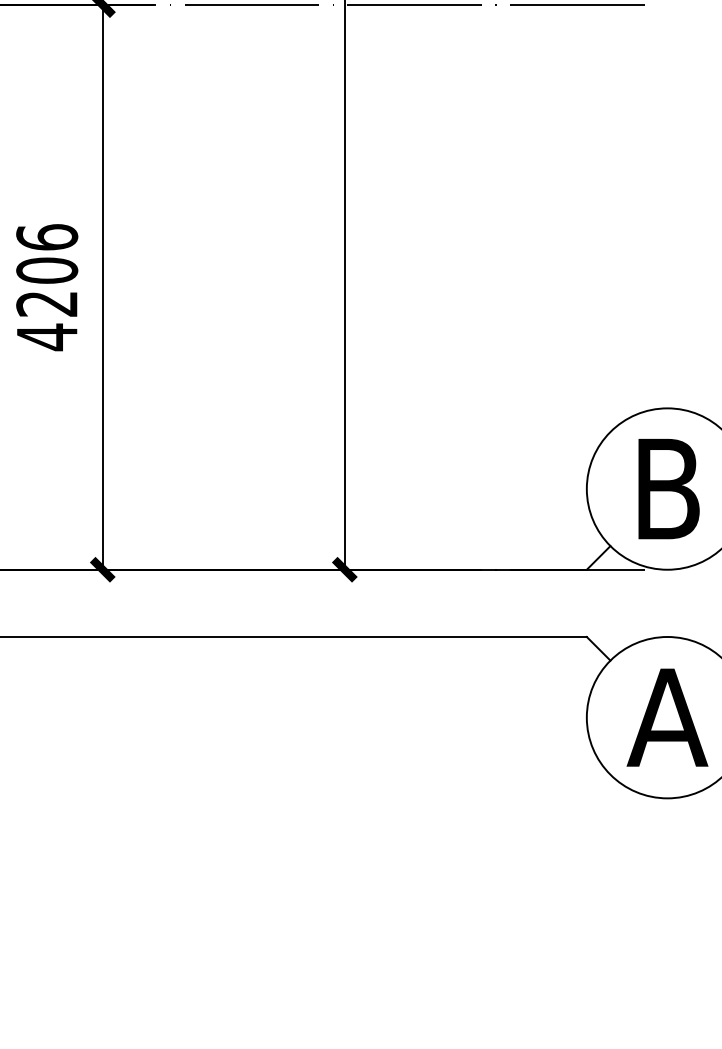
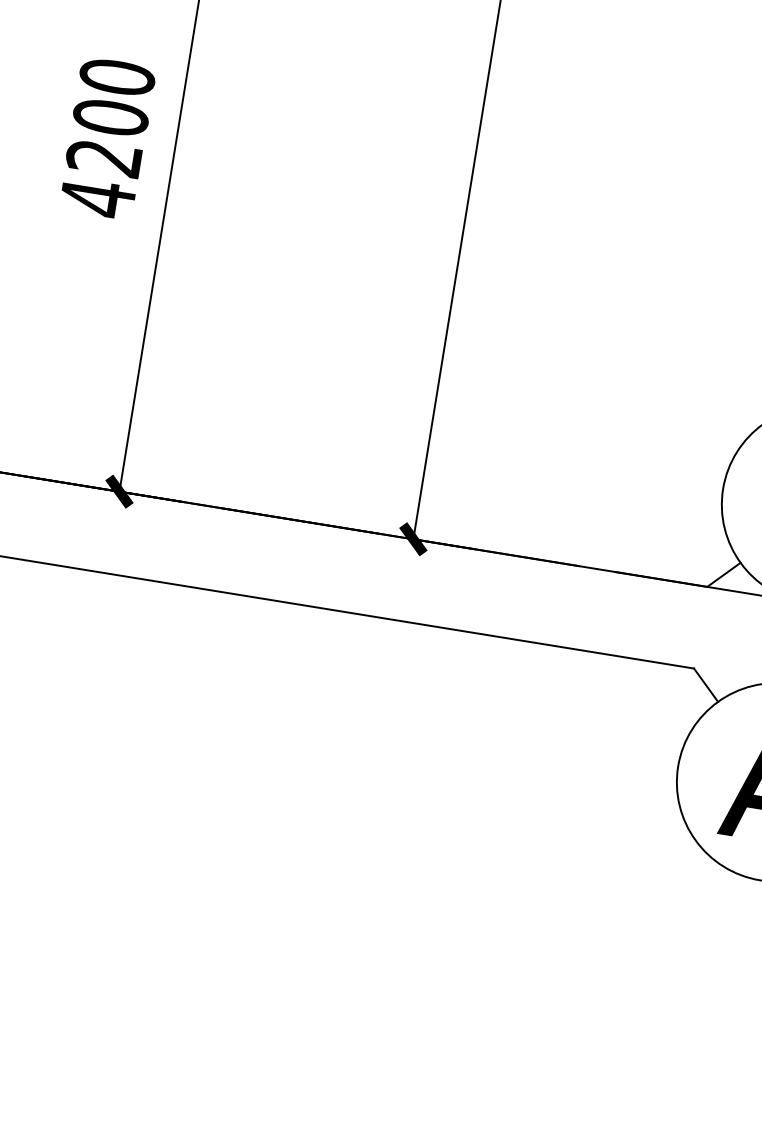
text: (47, 237) -> (117, 77), 4206 -> 4200

